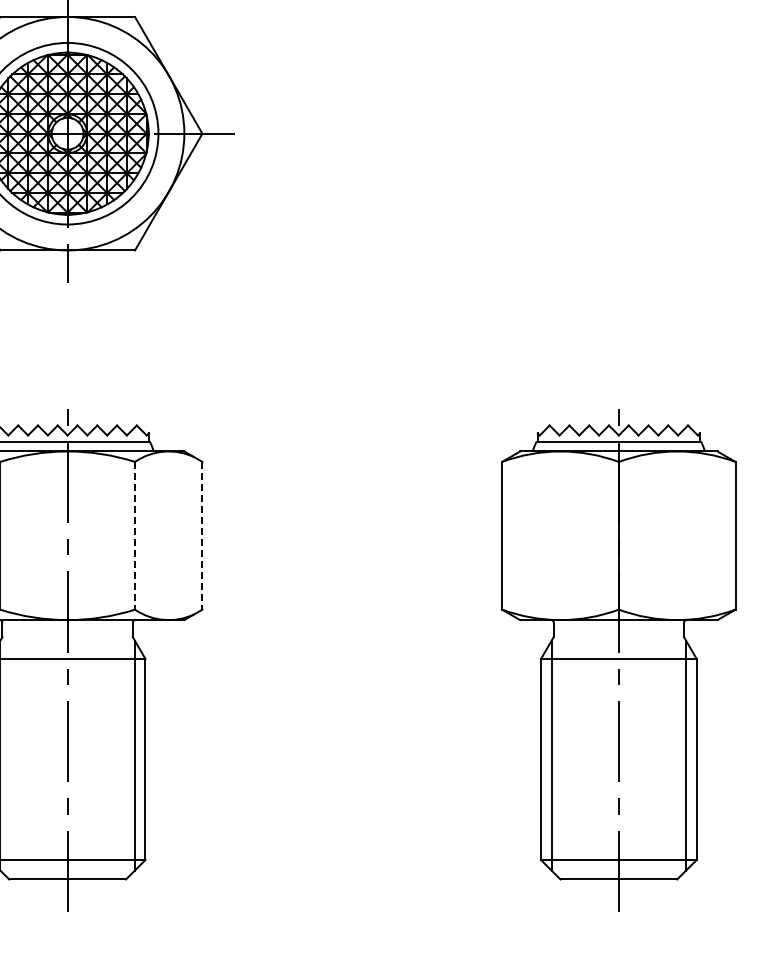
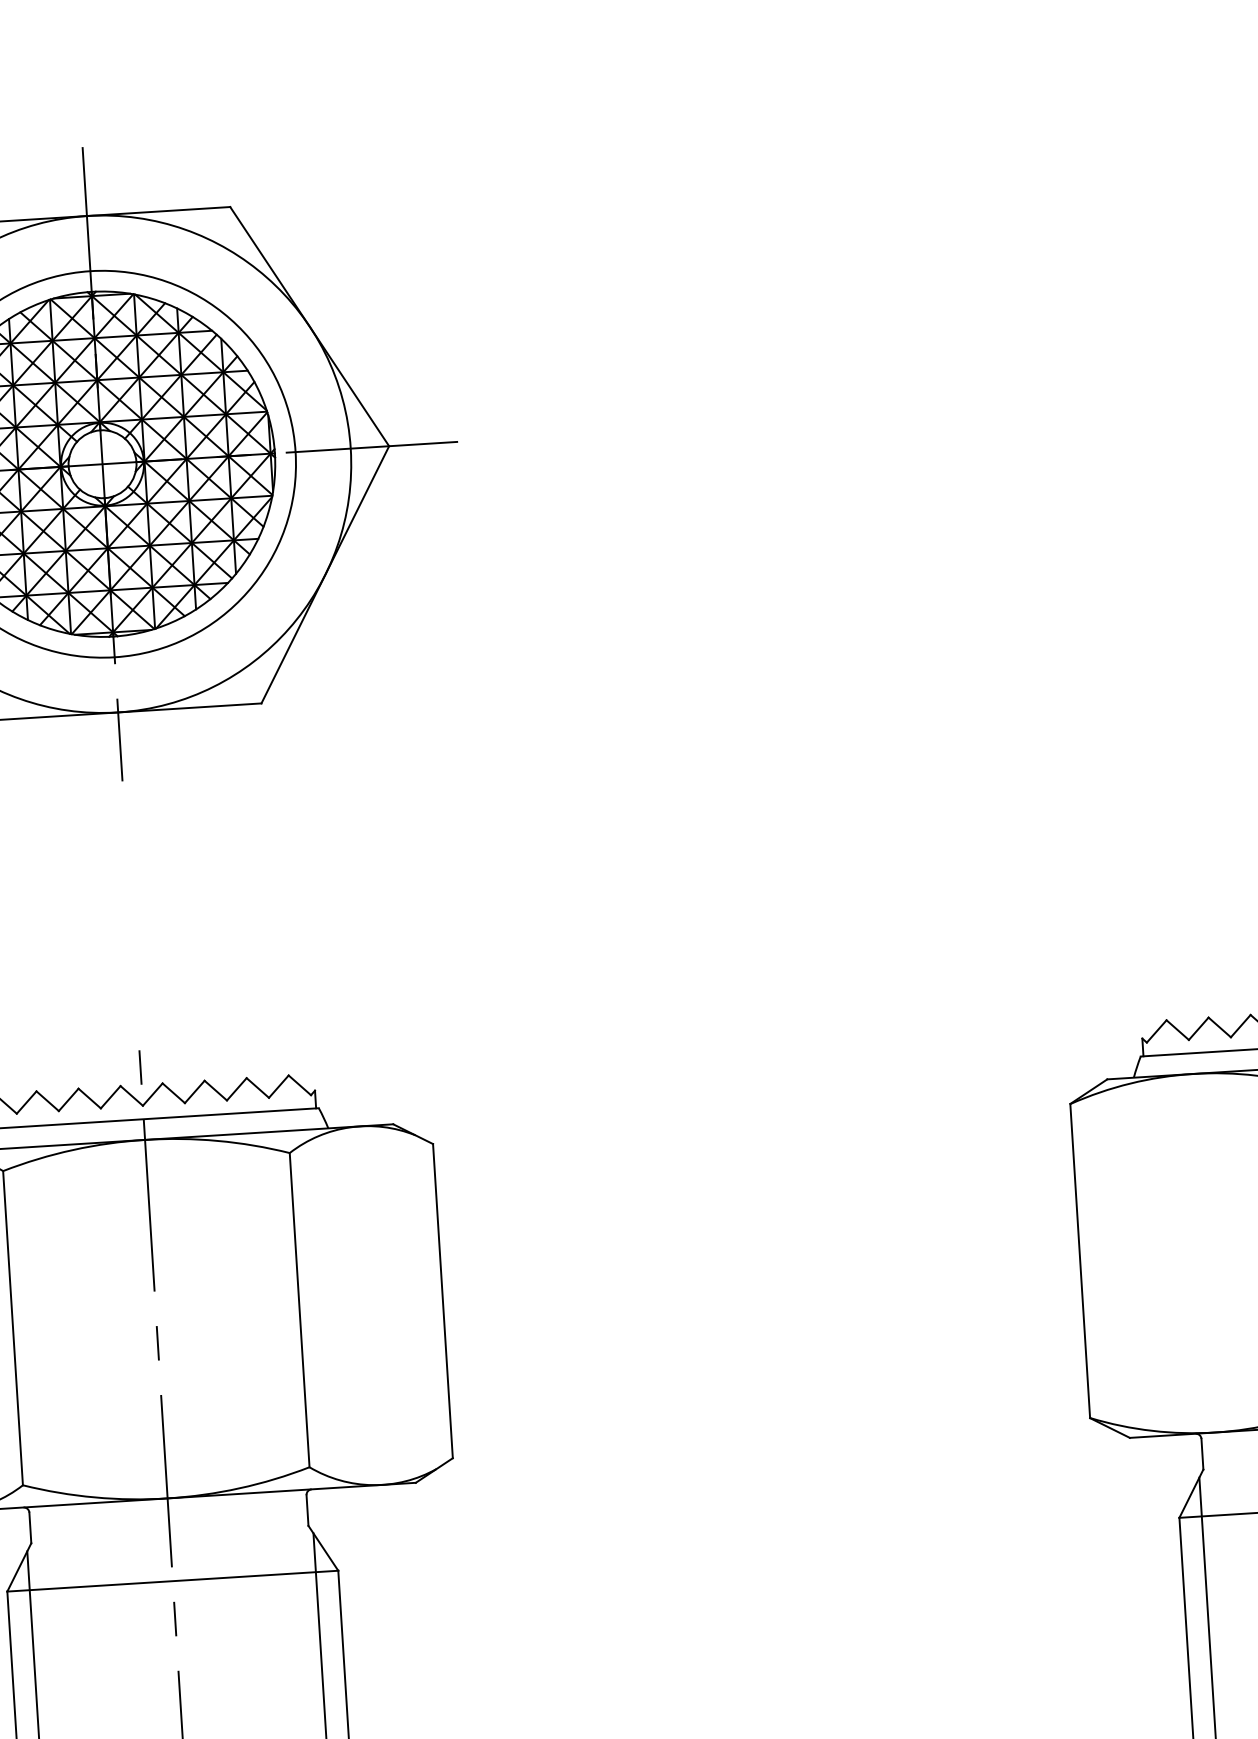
line: (135, 535) -> (300, 1309), dashed -> solid
line: (202, 535) -> (443, 1300), dashed -> solid

